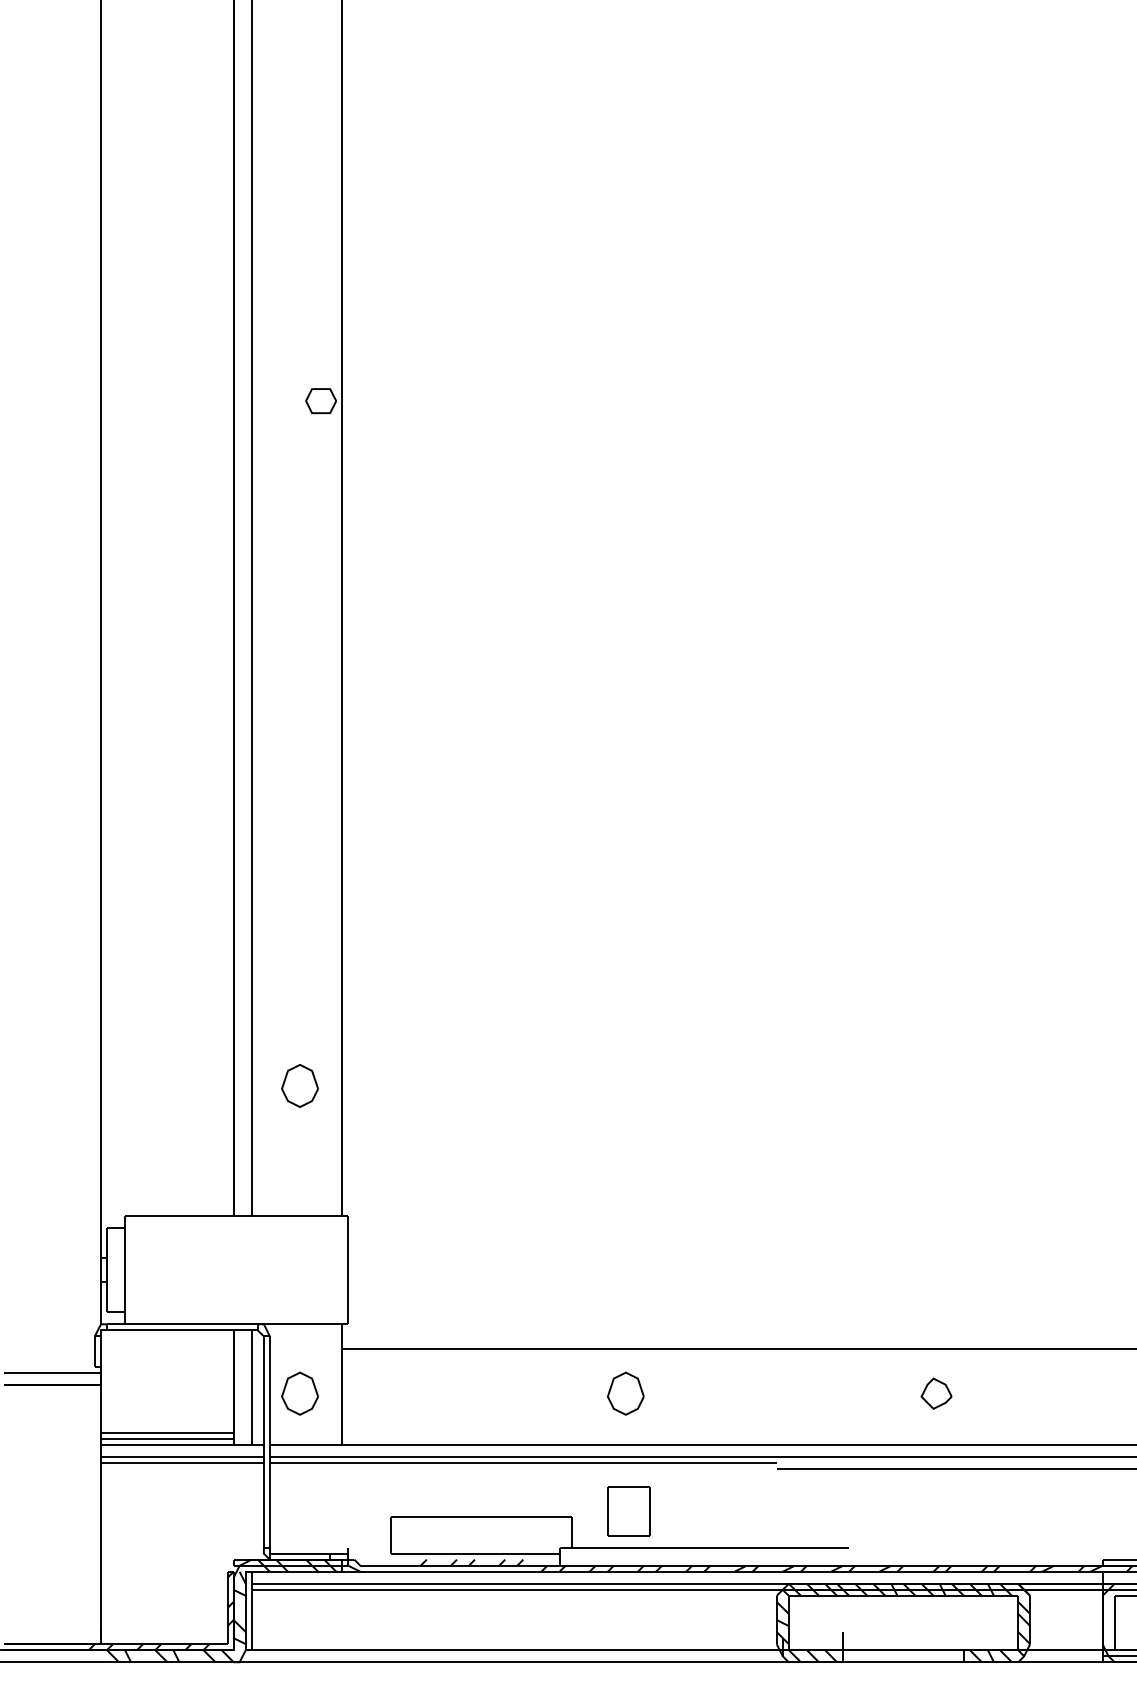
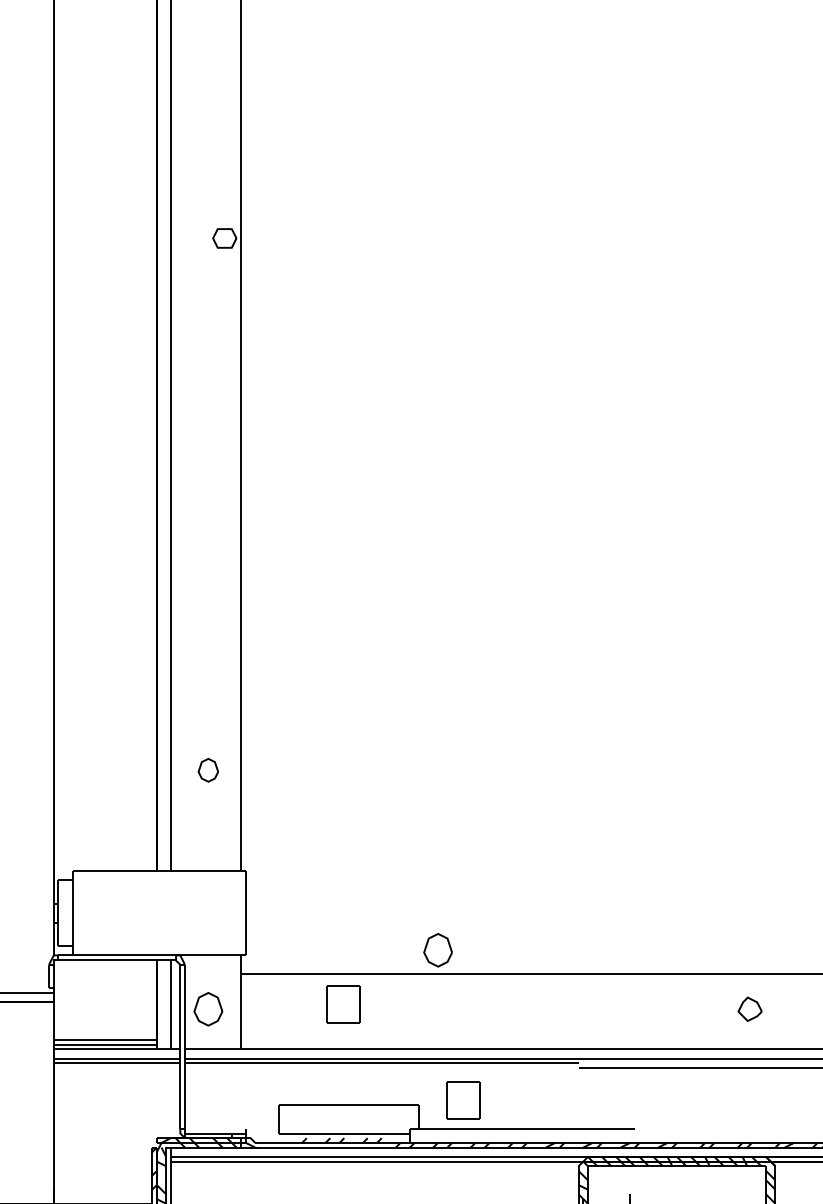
part: (299, 1085) -> (207, 769), size x0.7
part: (473, 1387) -> (343, 1004), added
part: (625, 1393) -> (437, 950), moved
part: (936, 1393) -> (750, 1009), moved

